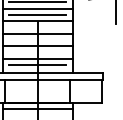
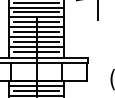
line: (37, 27) -> (36, 22), added
line: (37, 40) -> (36, 32), added
line: (37, 51) -> (36, 41), added
line: (37, 114) -> (36, 90), added

